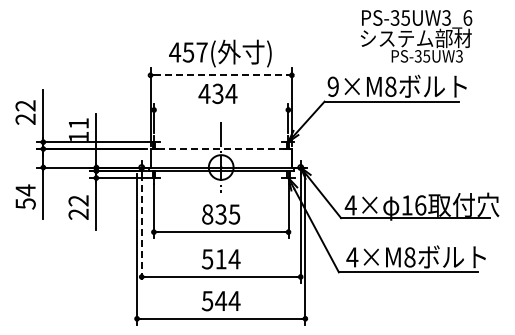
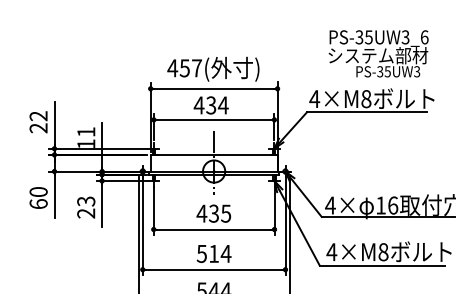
text: (416, 36) -> (378, 53), moved
line: (221, 75) -> (214, 88), dashed -> solid
text: (333, 86) -> (314, 98), 9×M8 -> 4×M8
line: (221, 109) -> (214, 119), added
line: (221, 148) -> (214, 154), dashed -> solid
text: (25, 196) -> (38, 197), 54 -> 60
text: (78, 200) -> (86, 201), 22 -> 23
text: (207, 214) -> (201, 213), 835 -> 435
line: (141, 228) -> (142, 226), dashed -> solid

